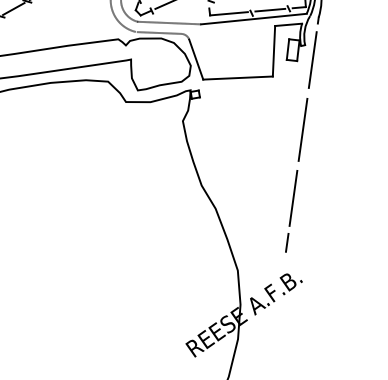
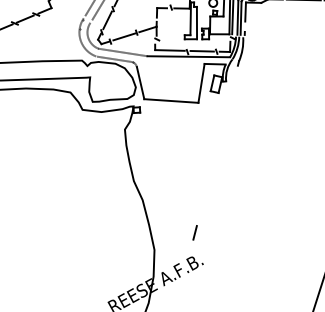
line: (312, 60) -> (230, 93), removed
line: (303, 129) -> (217, 146), removed
line: (292, 197) -> (203, 198), removed

